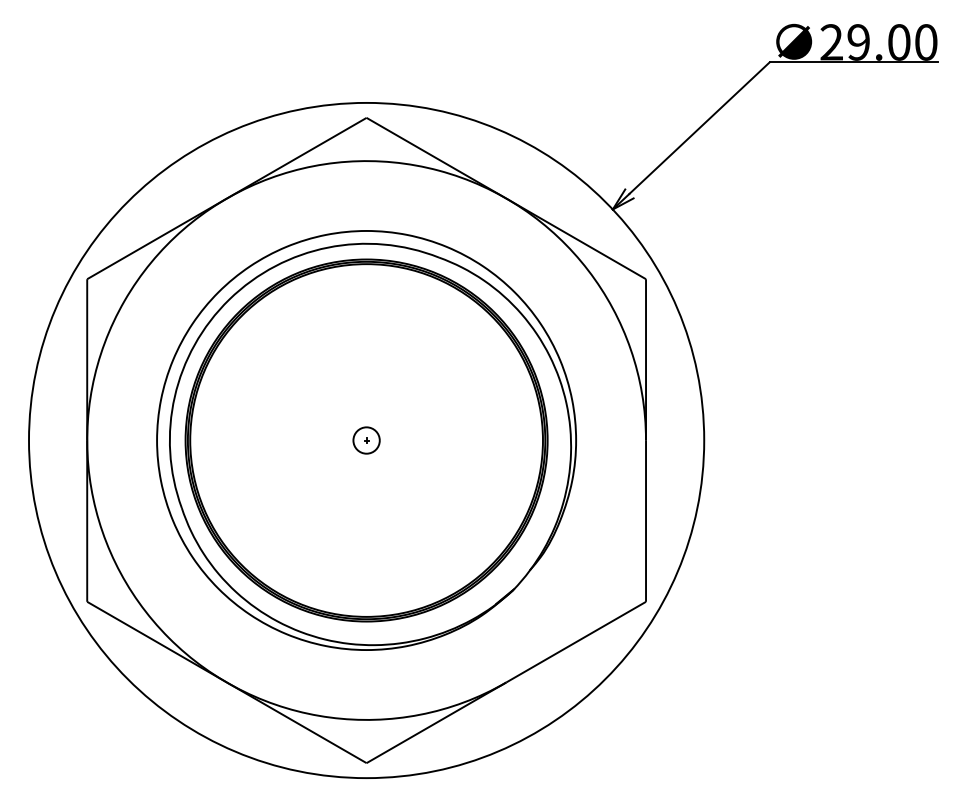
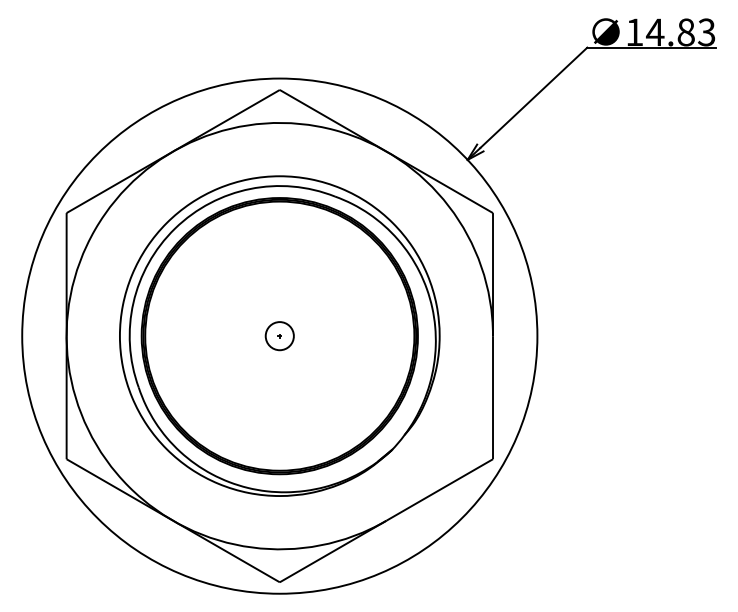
text: (878, 42) -> (670, 32), 29.00 -> 14.83
circle: (366, 440) -> (279, 336), size x1.4

